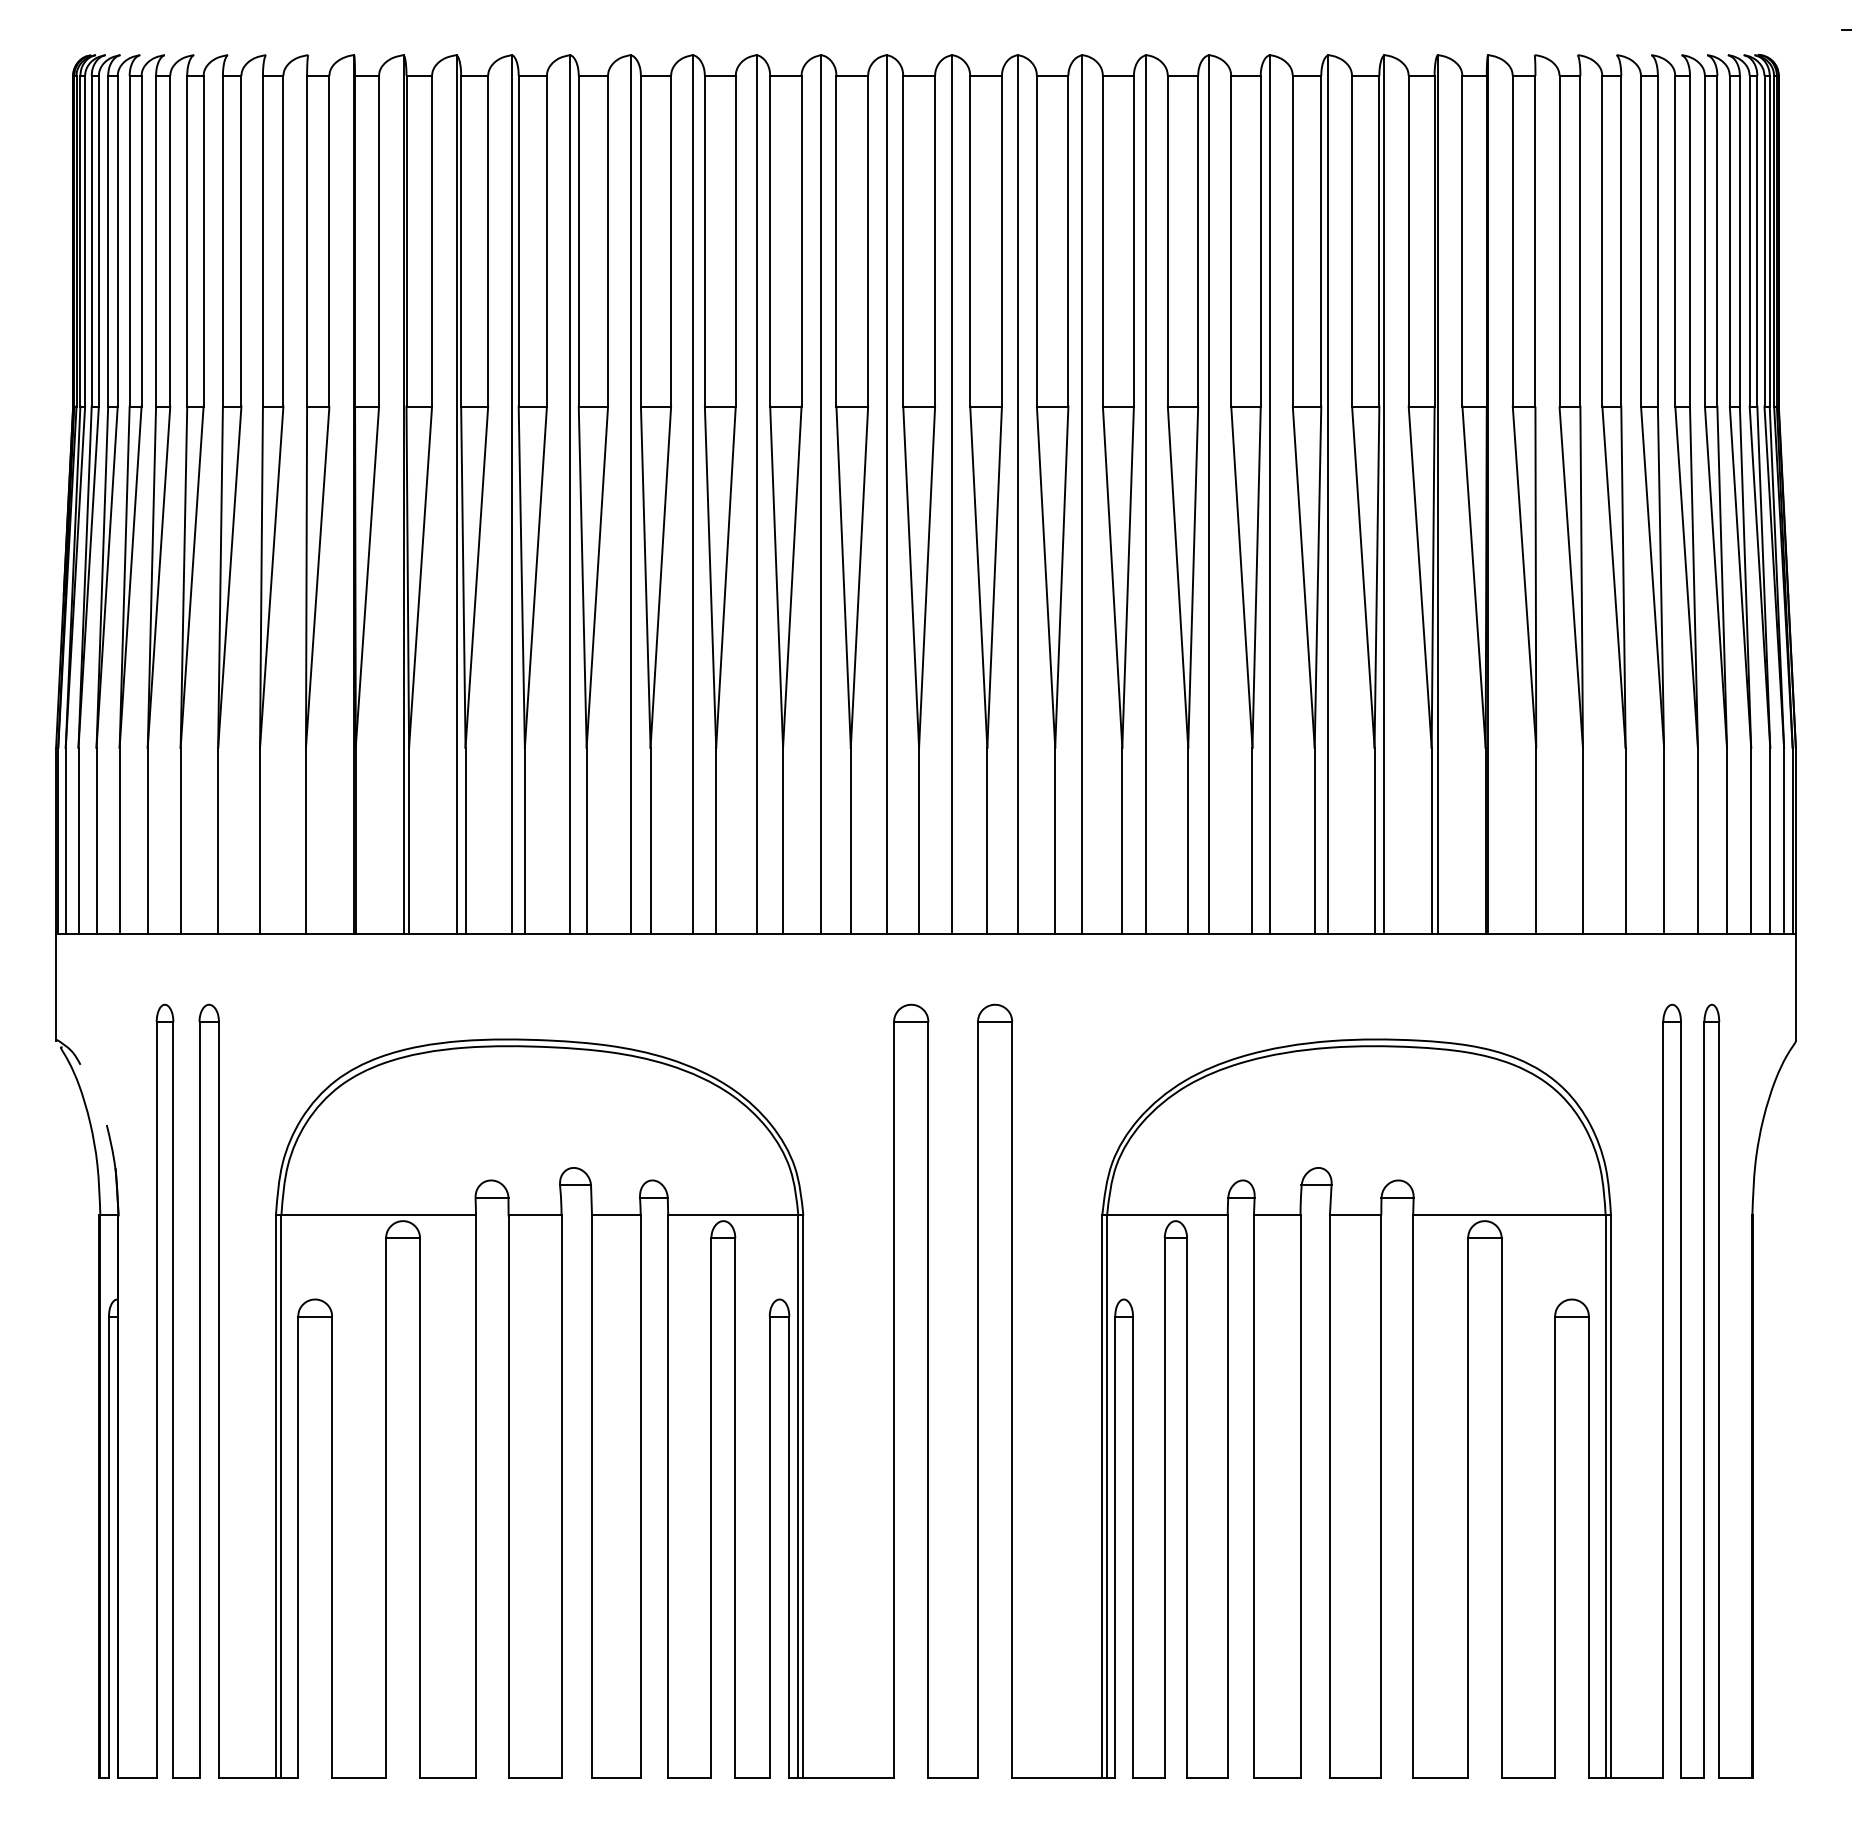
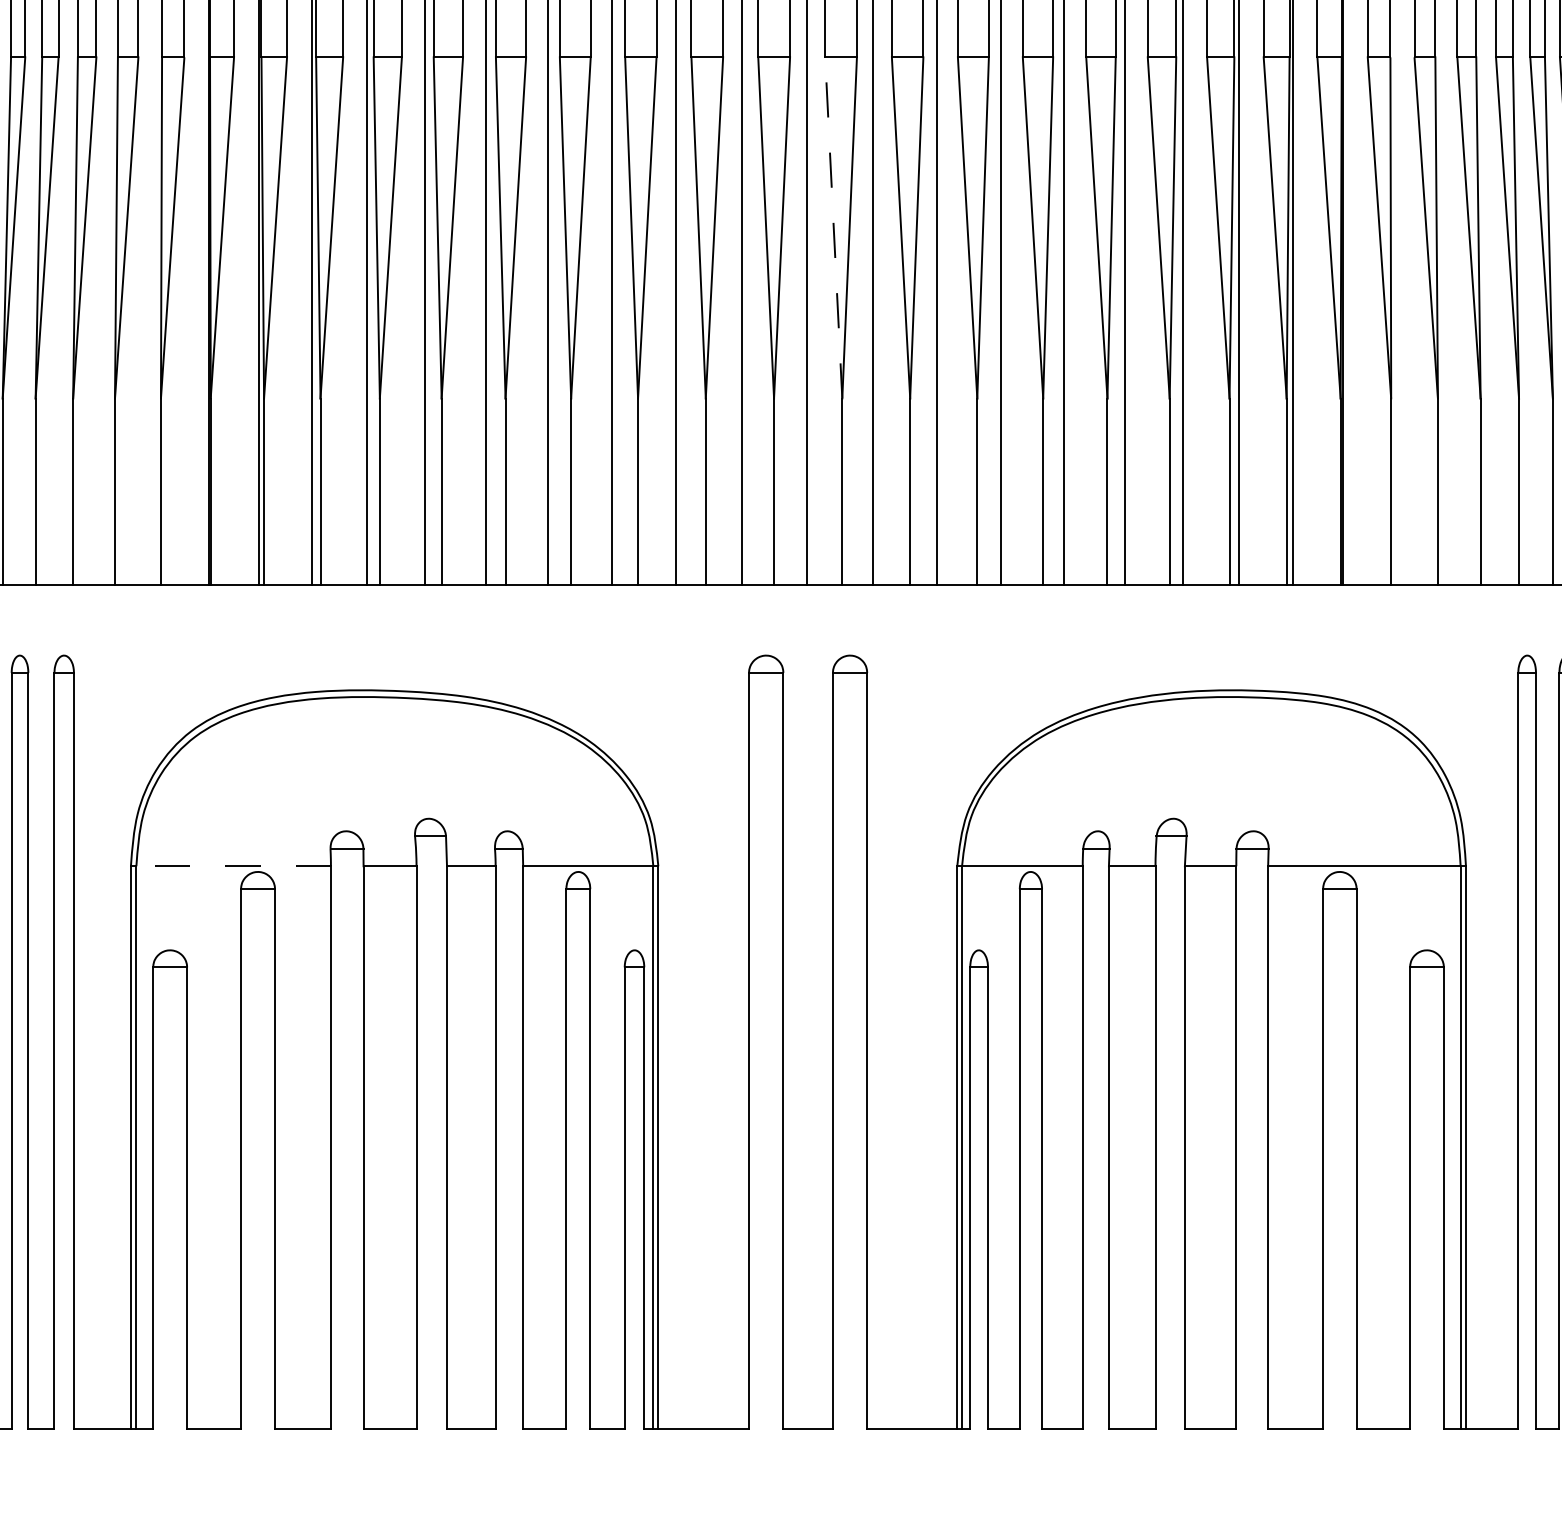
line: (978, 577) -> (833, 228), solid -> dashed
line: (378, 1215) -> (233, 866), solid -> dashed

